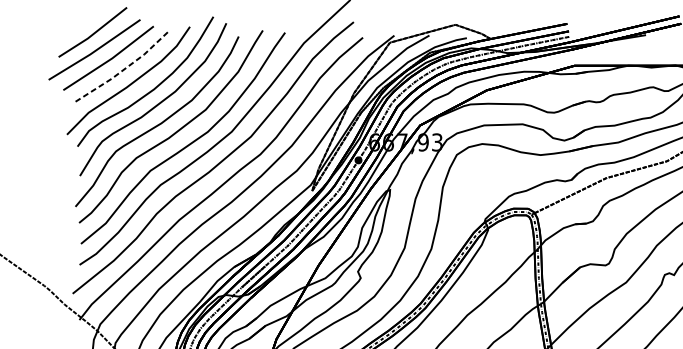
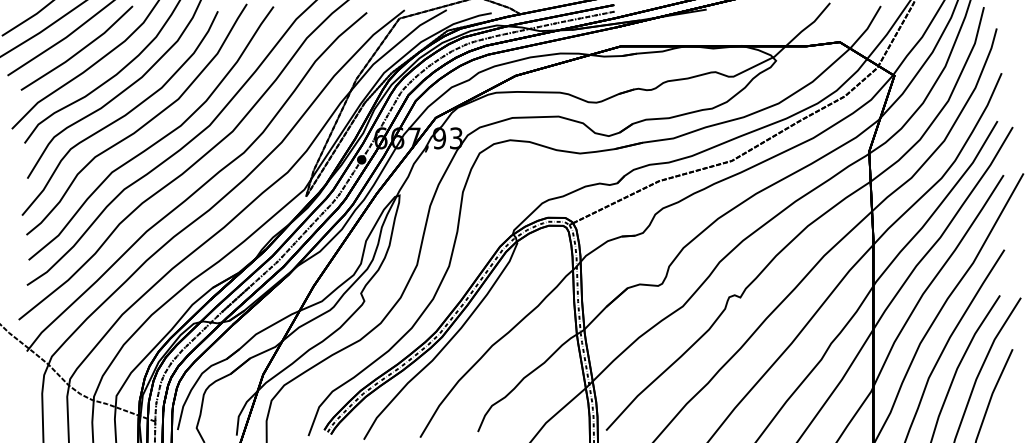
line: (123, 70) -> (79, 51), dashed -> solid

